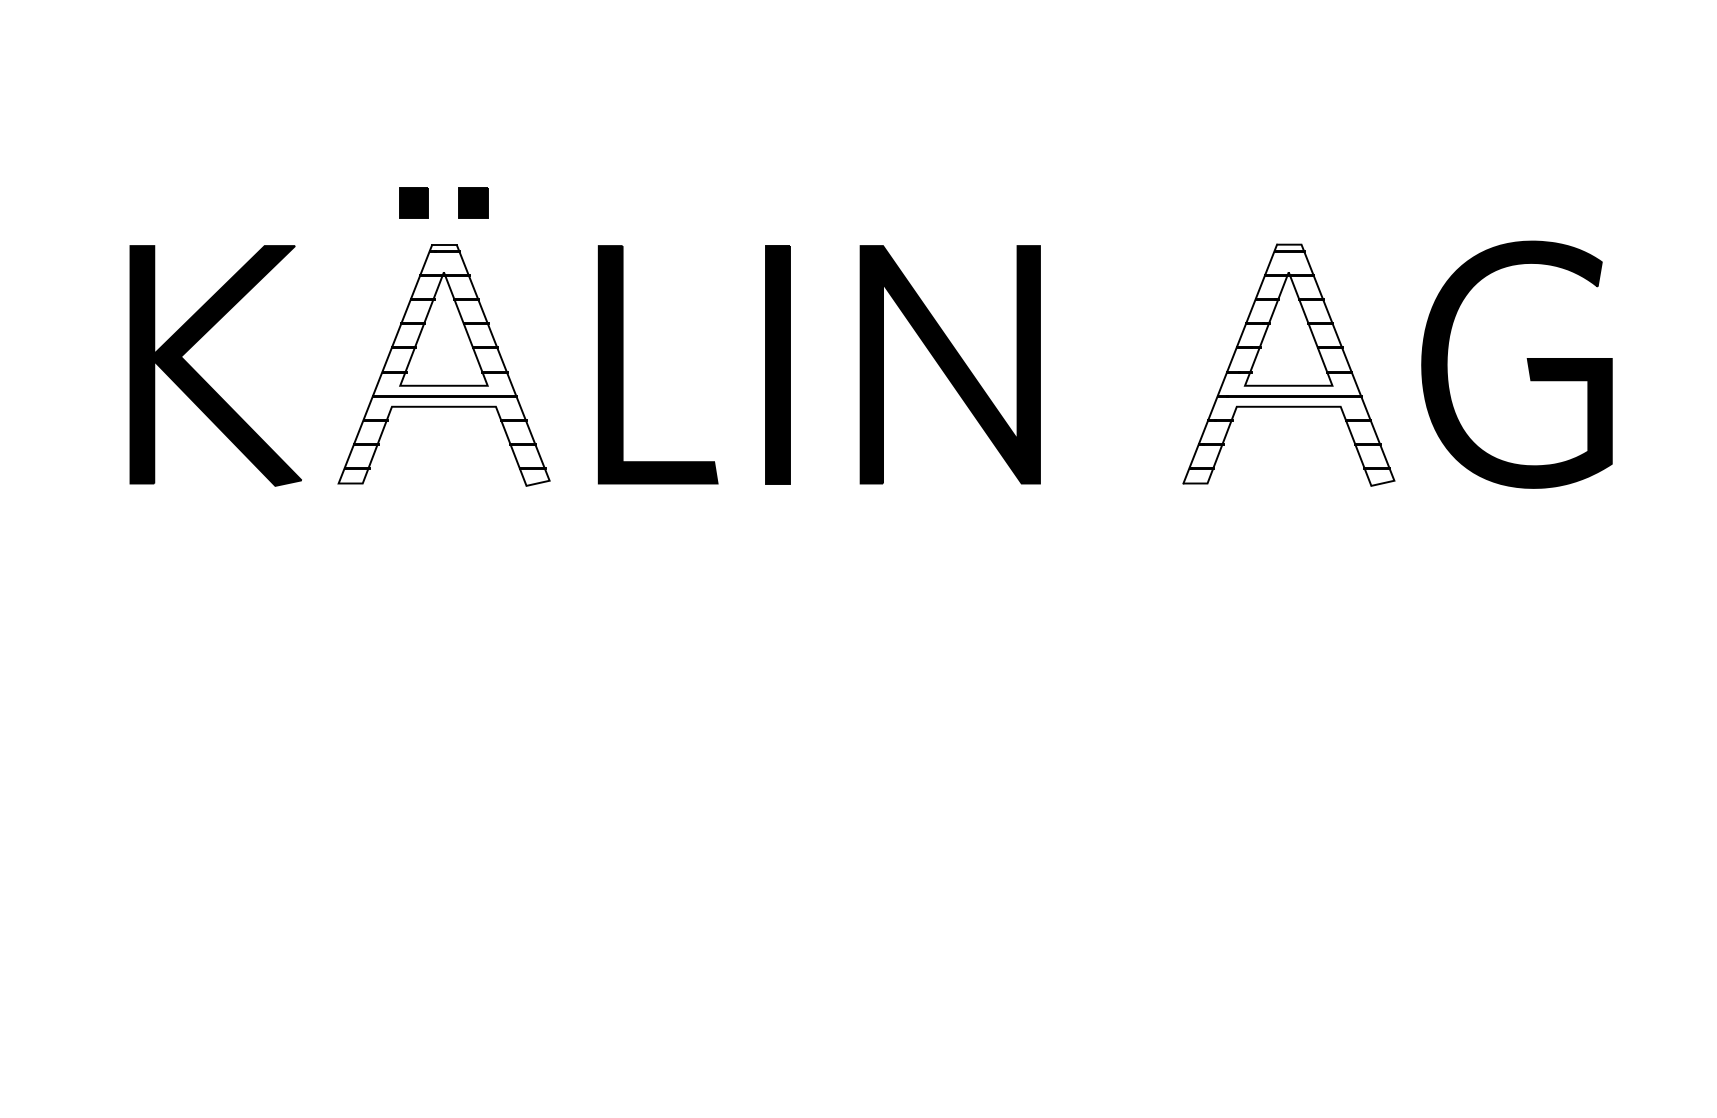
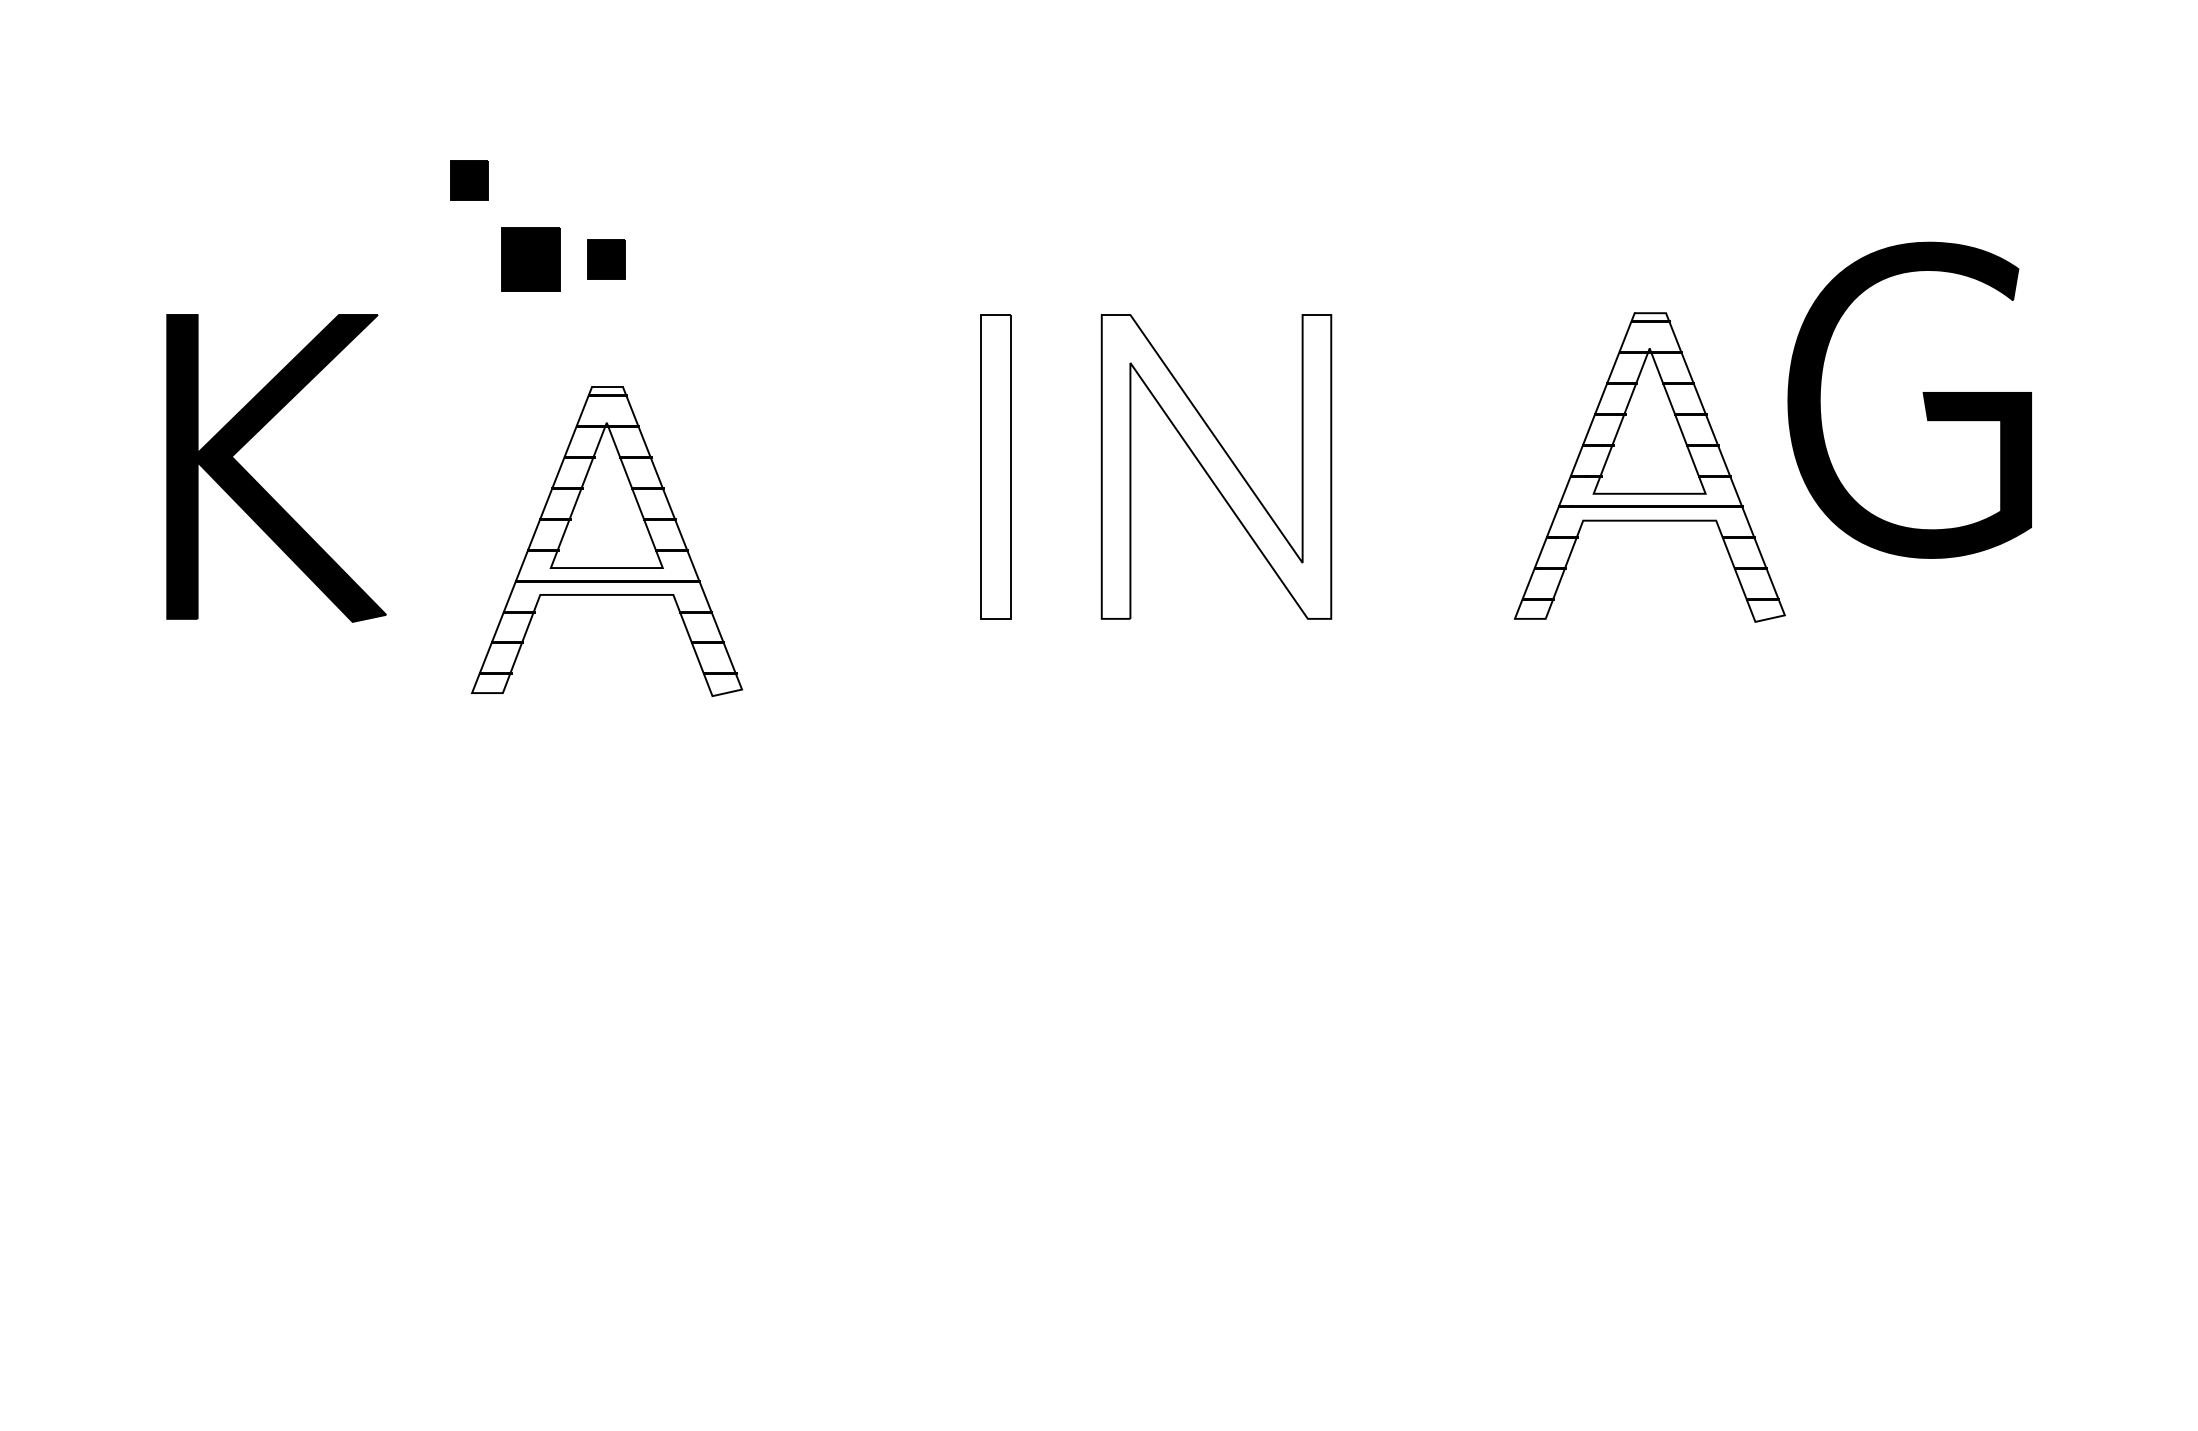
part: (366, 140) -> (469, 179), added
part: (413, 202) -> (529, 259), size x1.6
part: (623, 364) -> (798, 466), removed
fill: (777, 364) -> (995, 466), removed
fill: (949, 364) -> (1215, 466), removed
part: (1527, 364) -> (1923, 400), moved
part: (443, 365) -> (606, 542), moved

